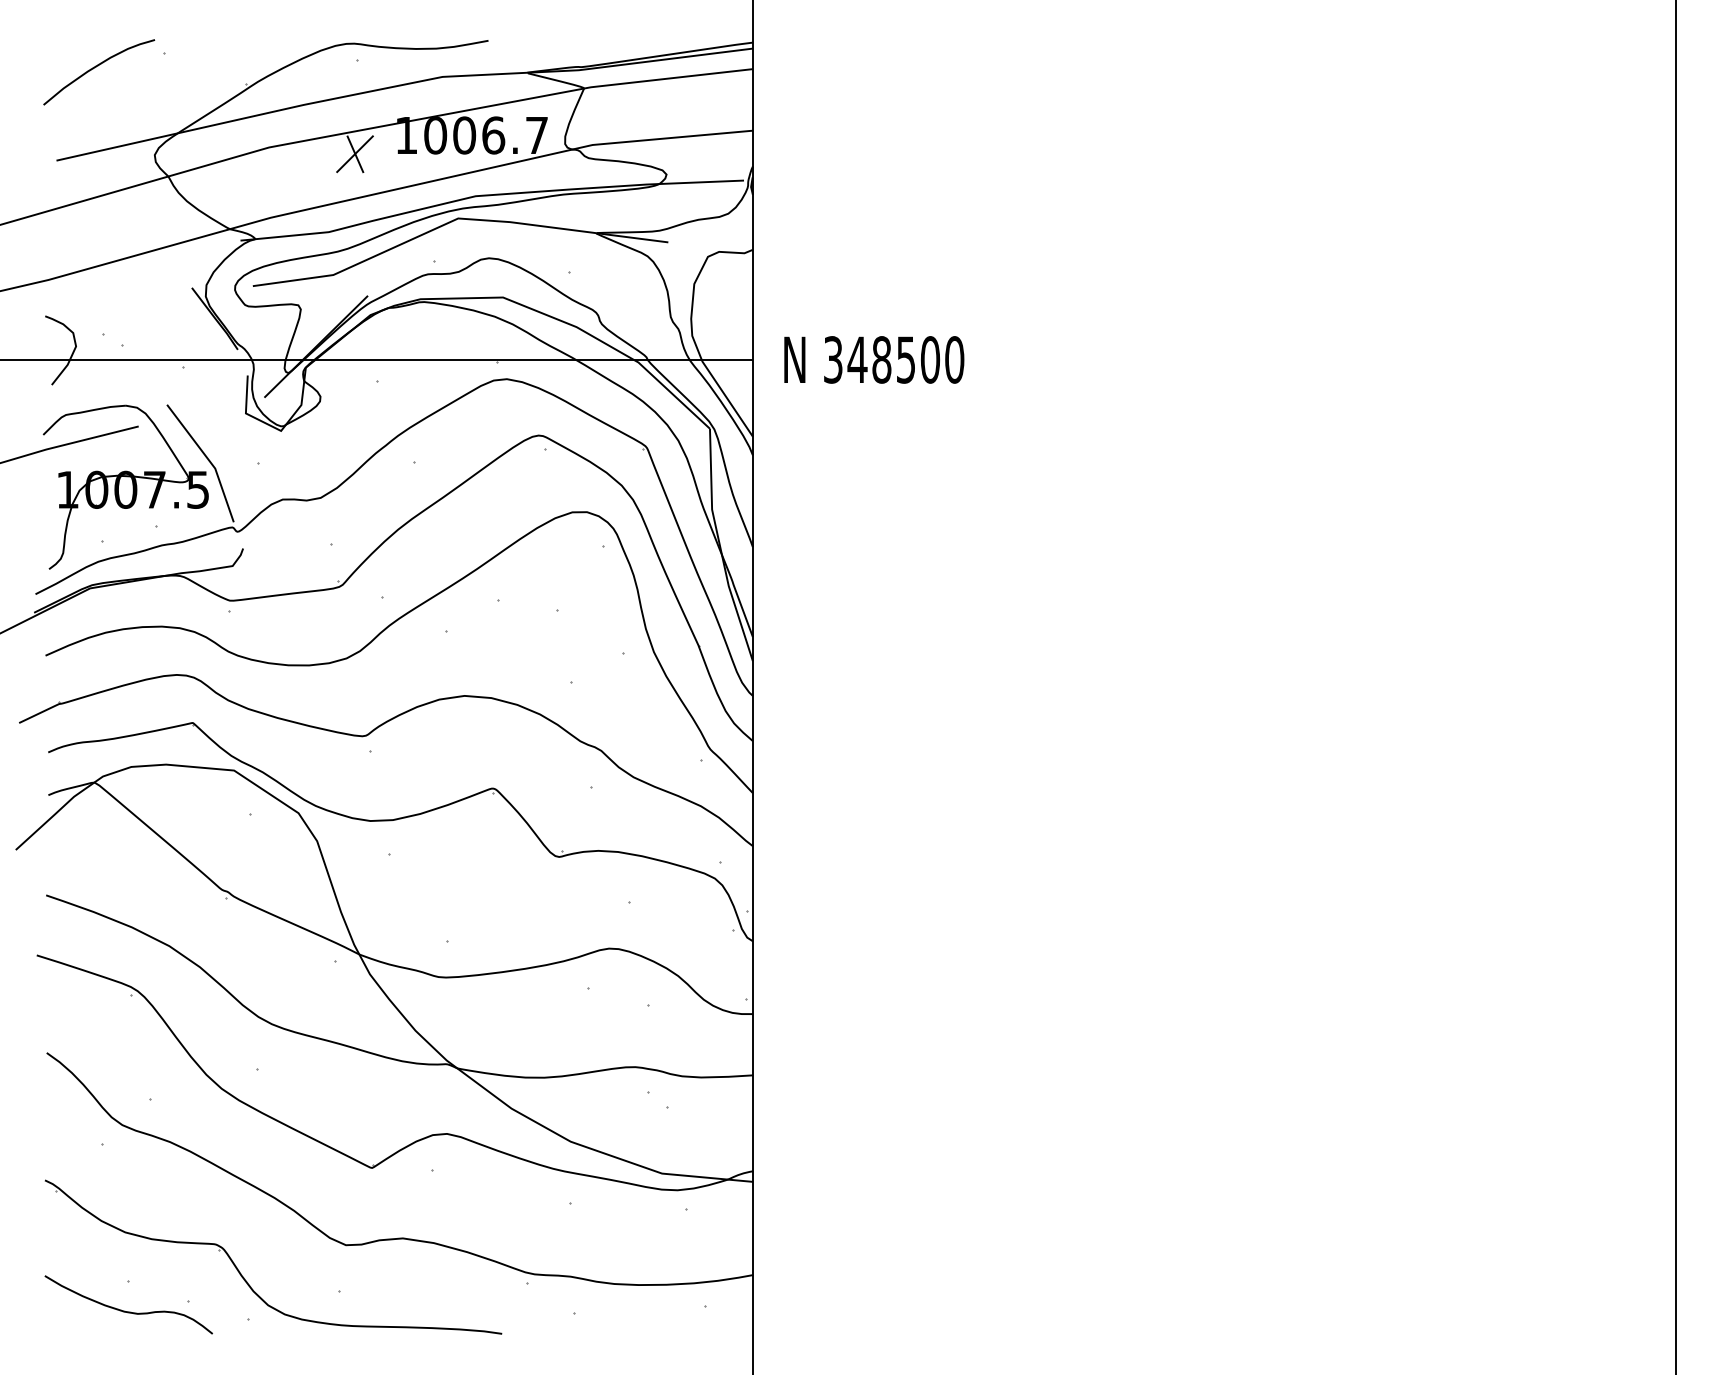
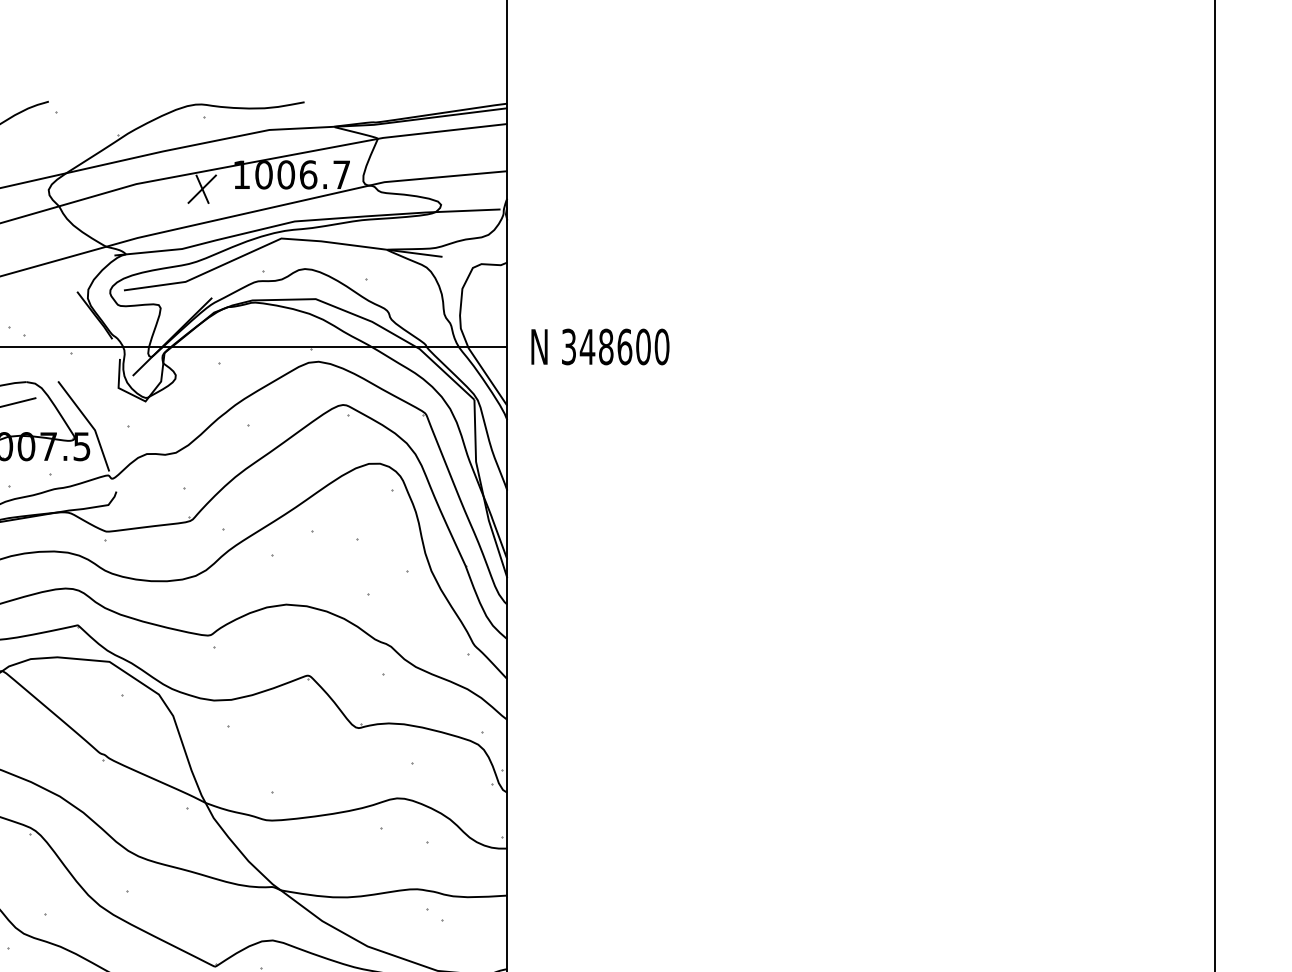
text: (905, 359) -> (624, 346), 348500 -> 348600

